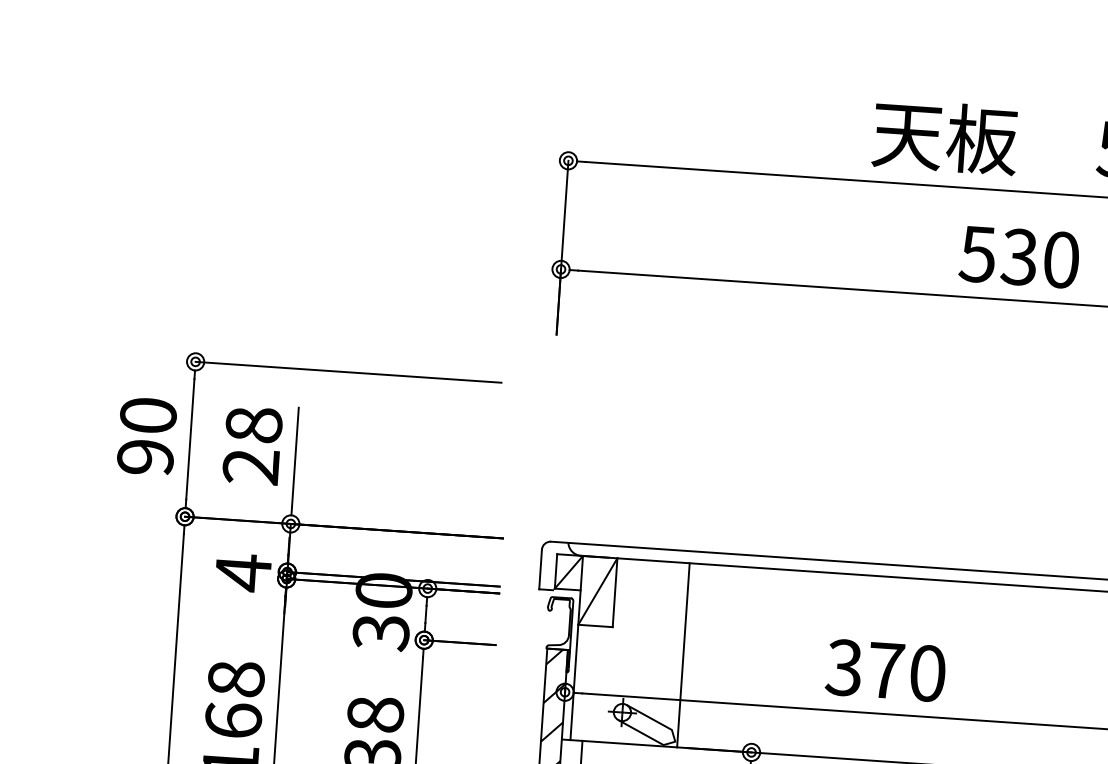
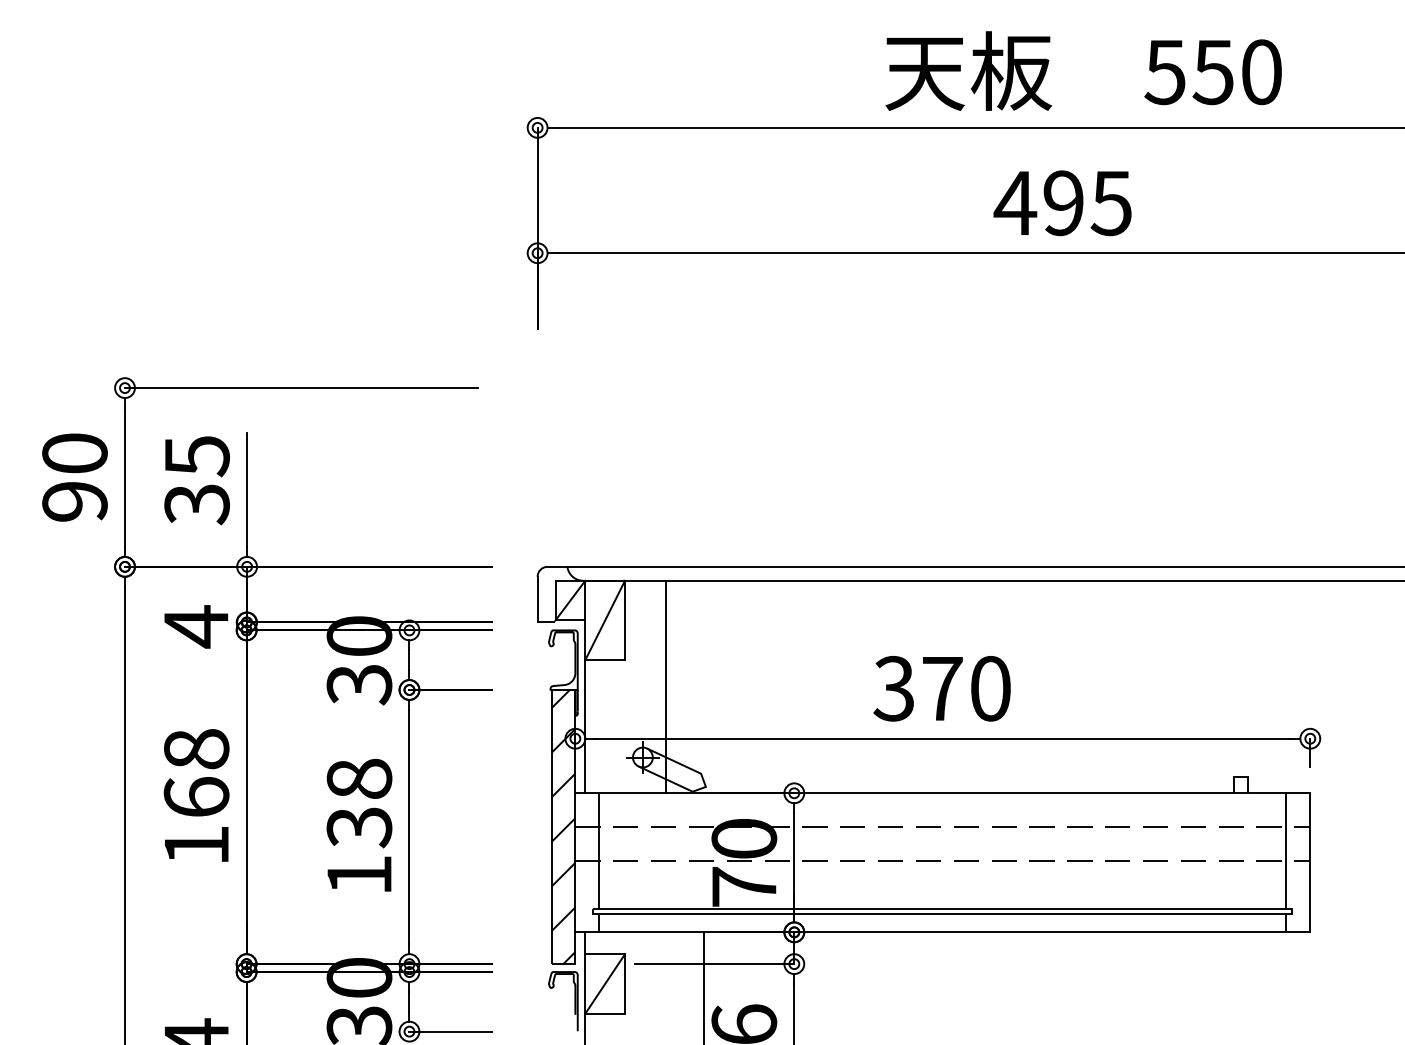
text: (1018, 257) -> (1062, 203), 530 -> 495
text: (252, 446) -> (196, 480), 28 -> 35
line: (683, 654) -> (666, 686), moved

